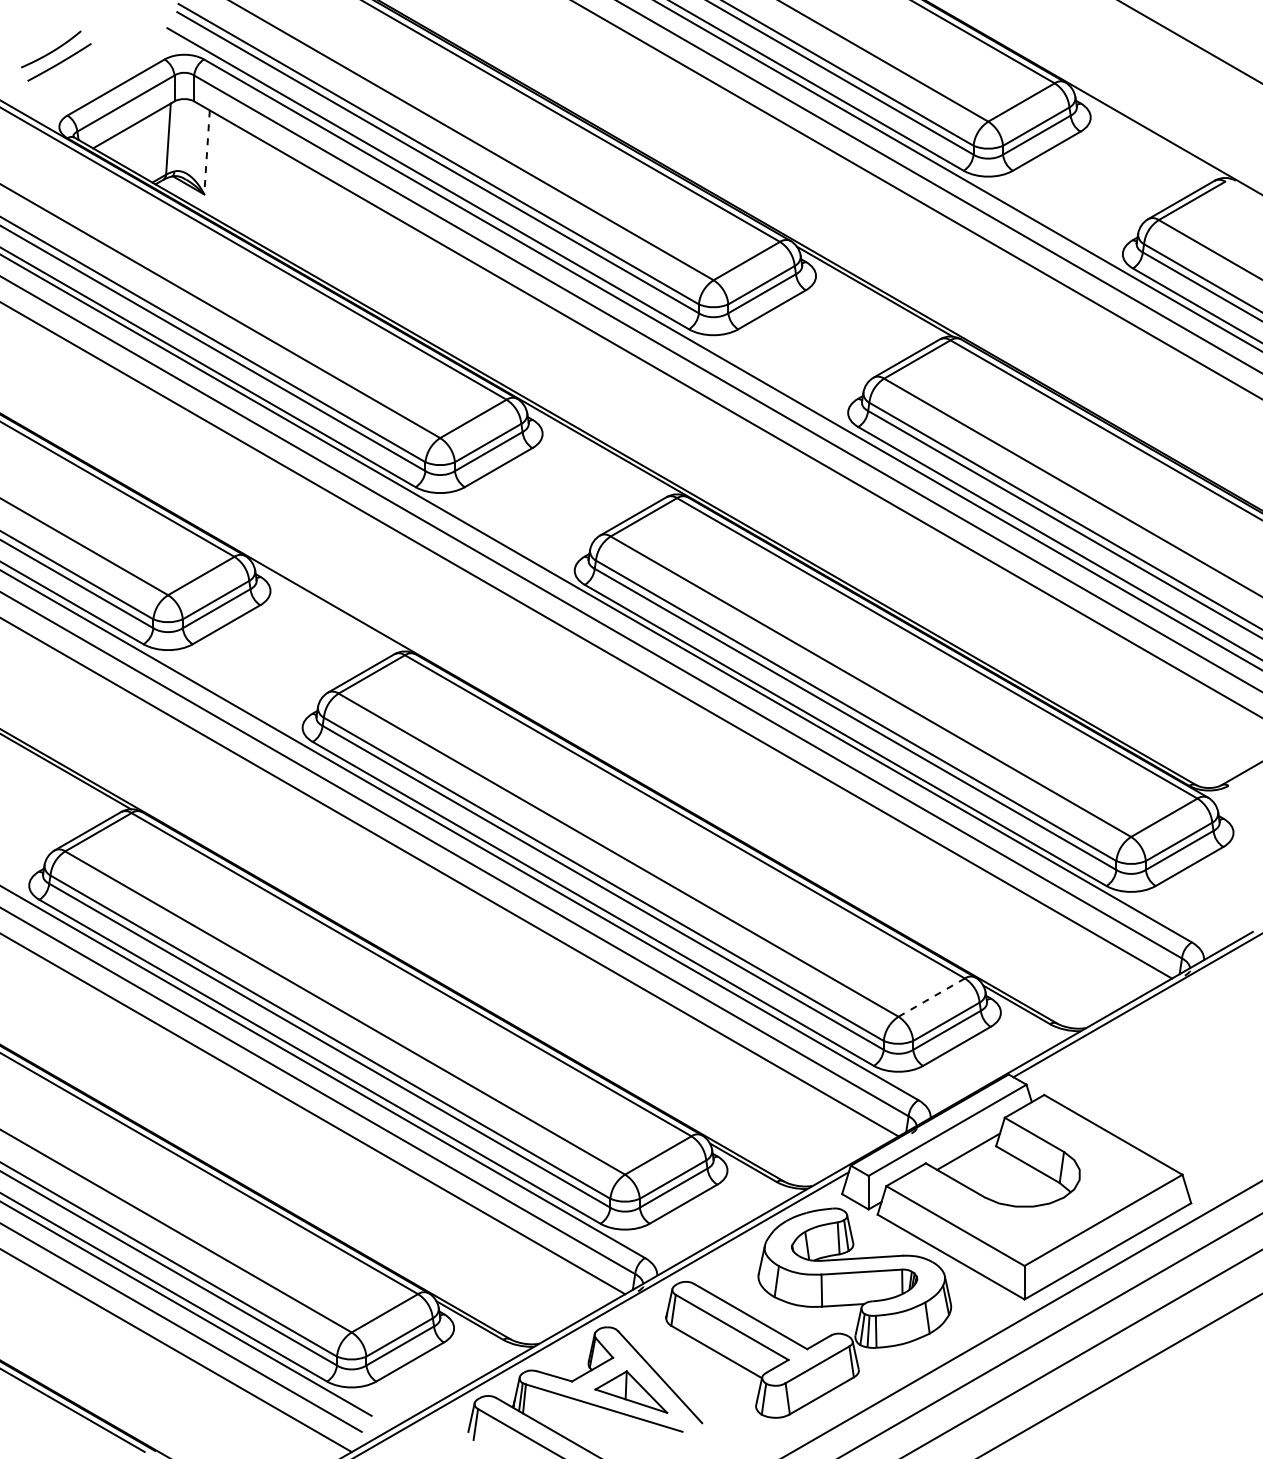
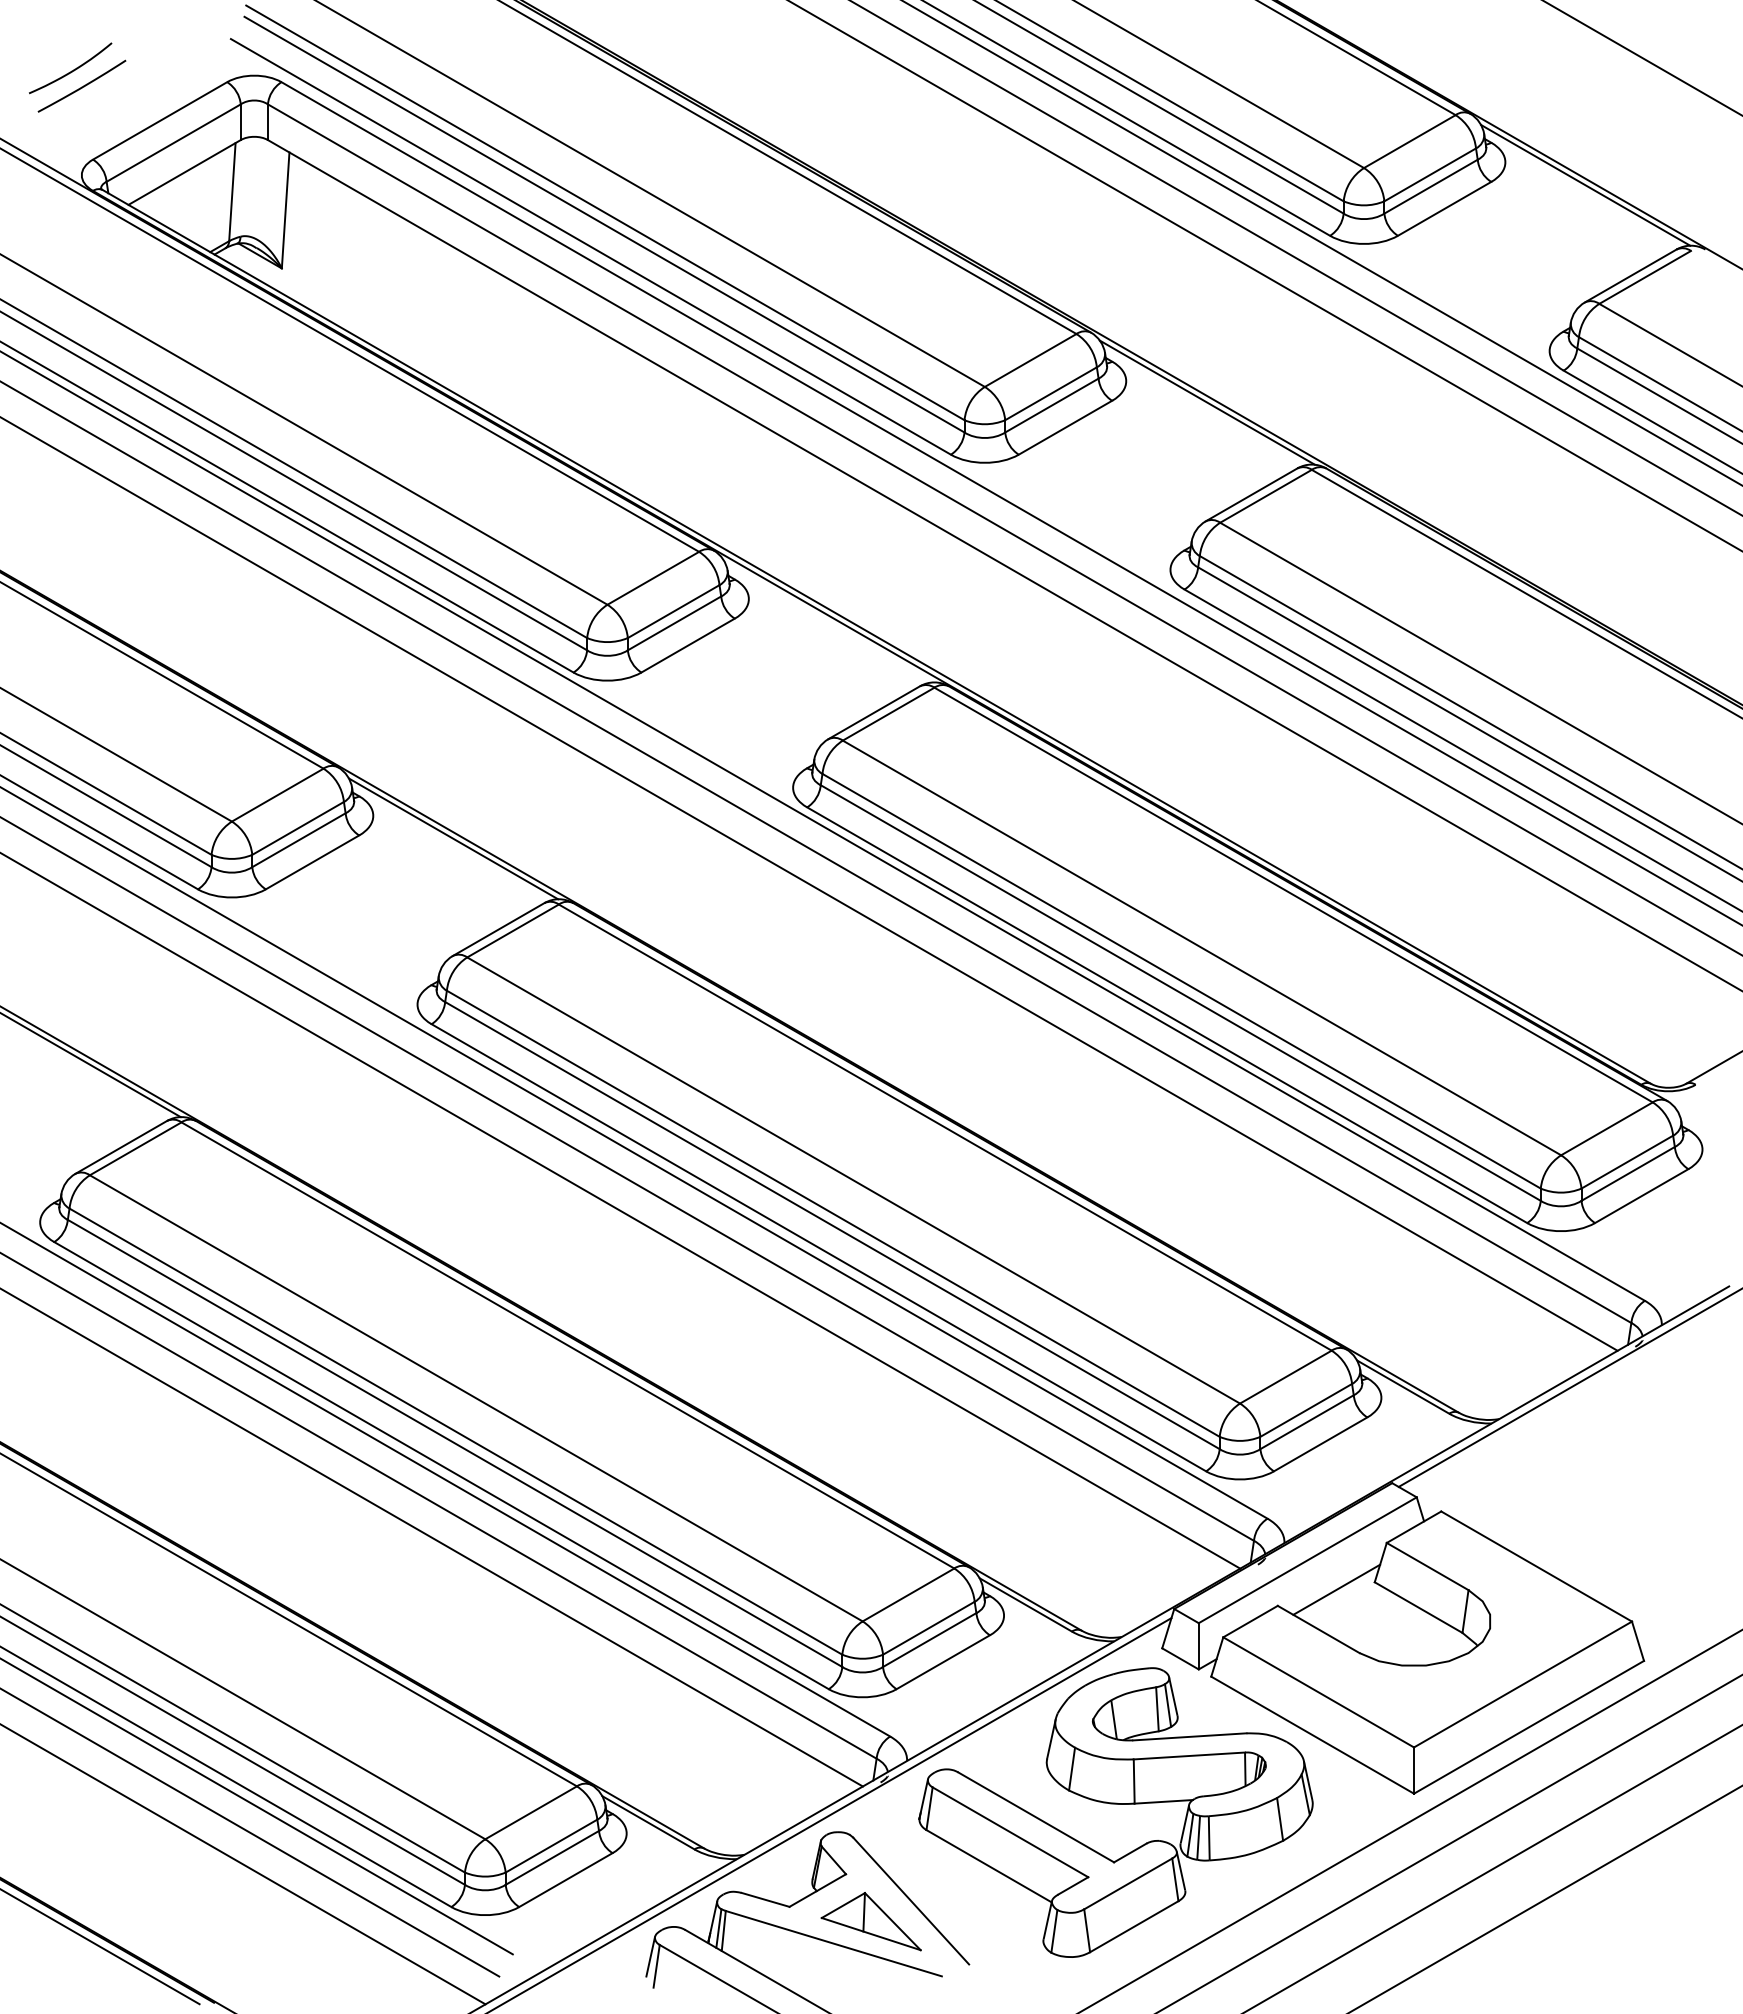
line: (1148, 133) -> (1585, 184), added
line: (206, 152) -> (285, 210), dashed -> solid
line: (328, 607) -> (453, 838), added
line: (931, 997) -> (1285, 1377), dashed -> solid

